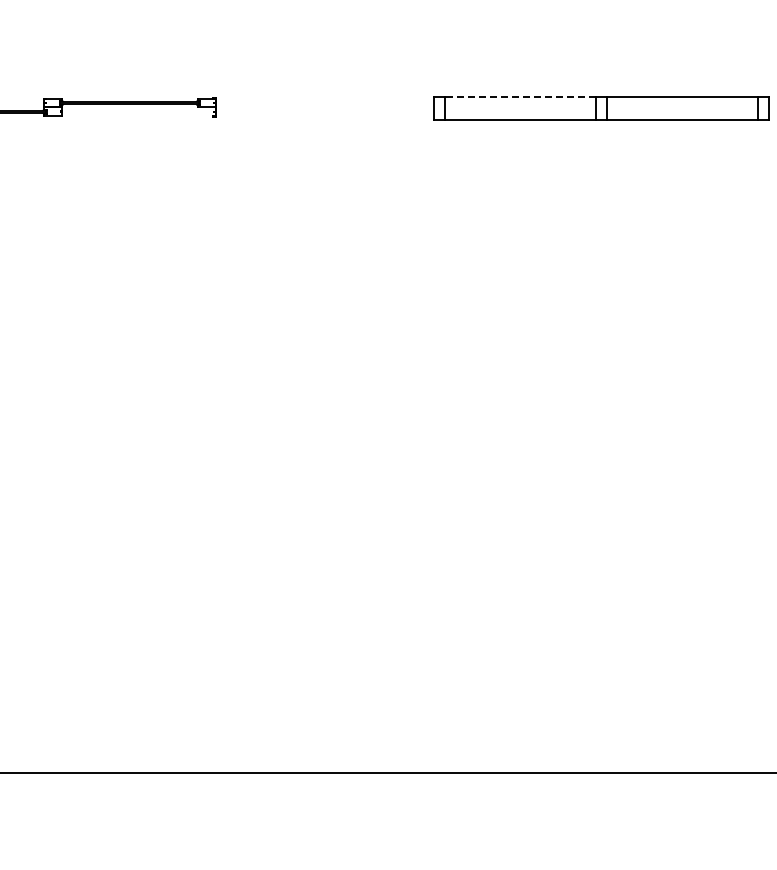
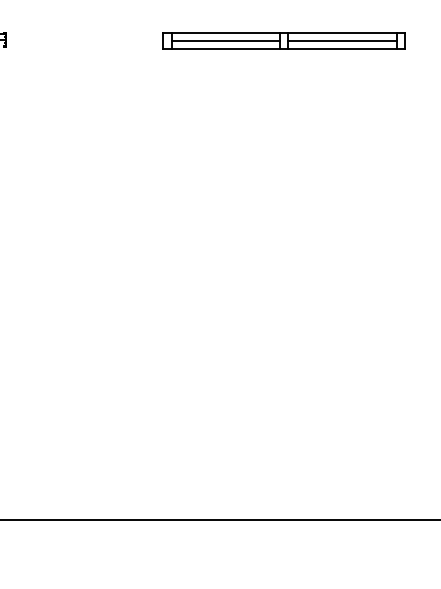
line: (520, 97) -> (225, 32), dashed -> solid
line: (520, 108) -> (225, 40), added
line: (682, 108) -> (342, 40), added

